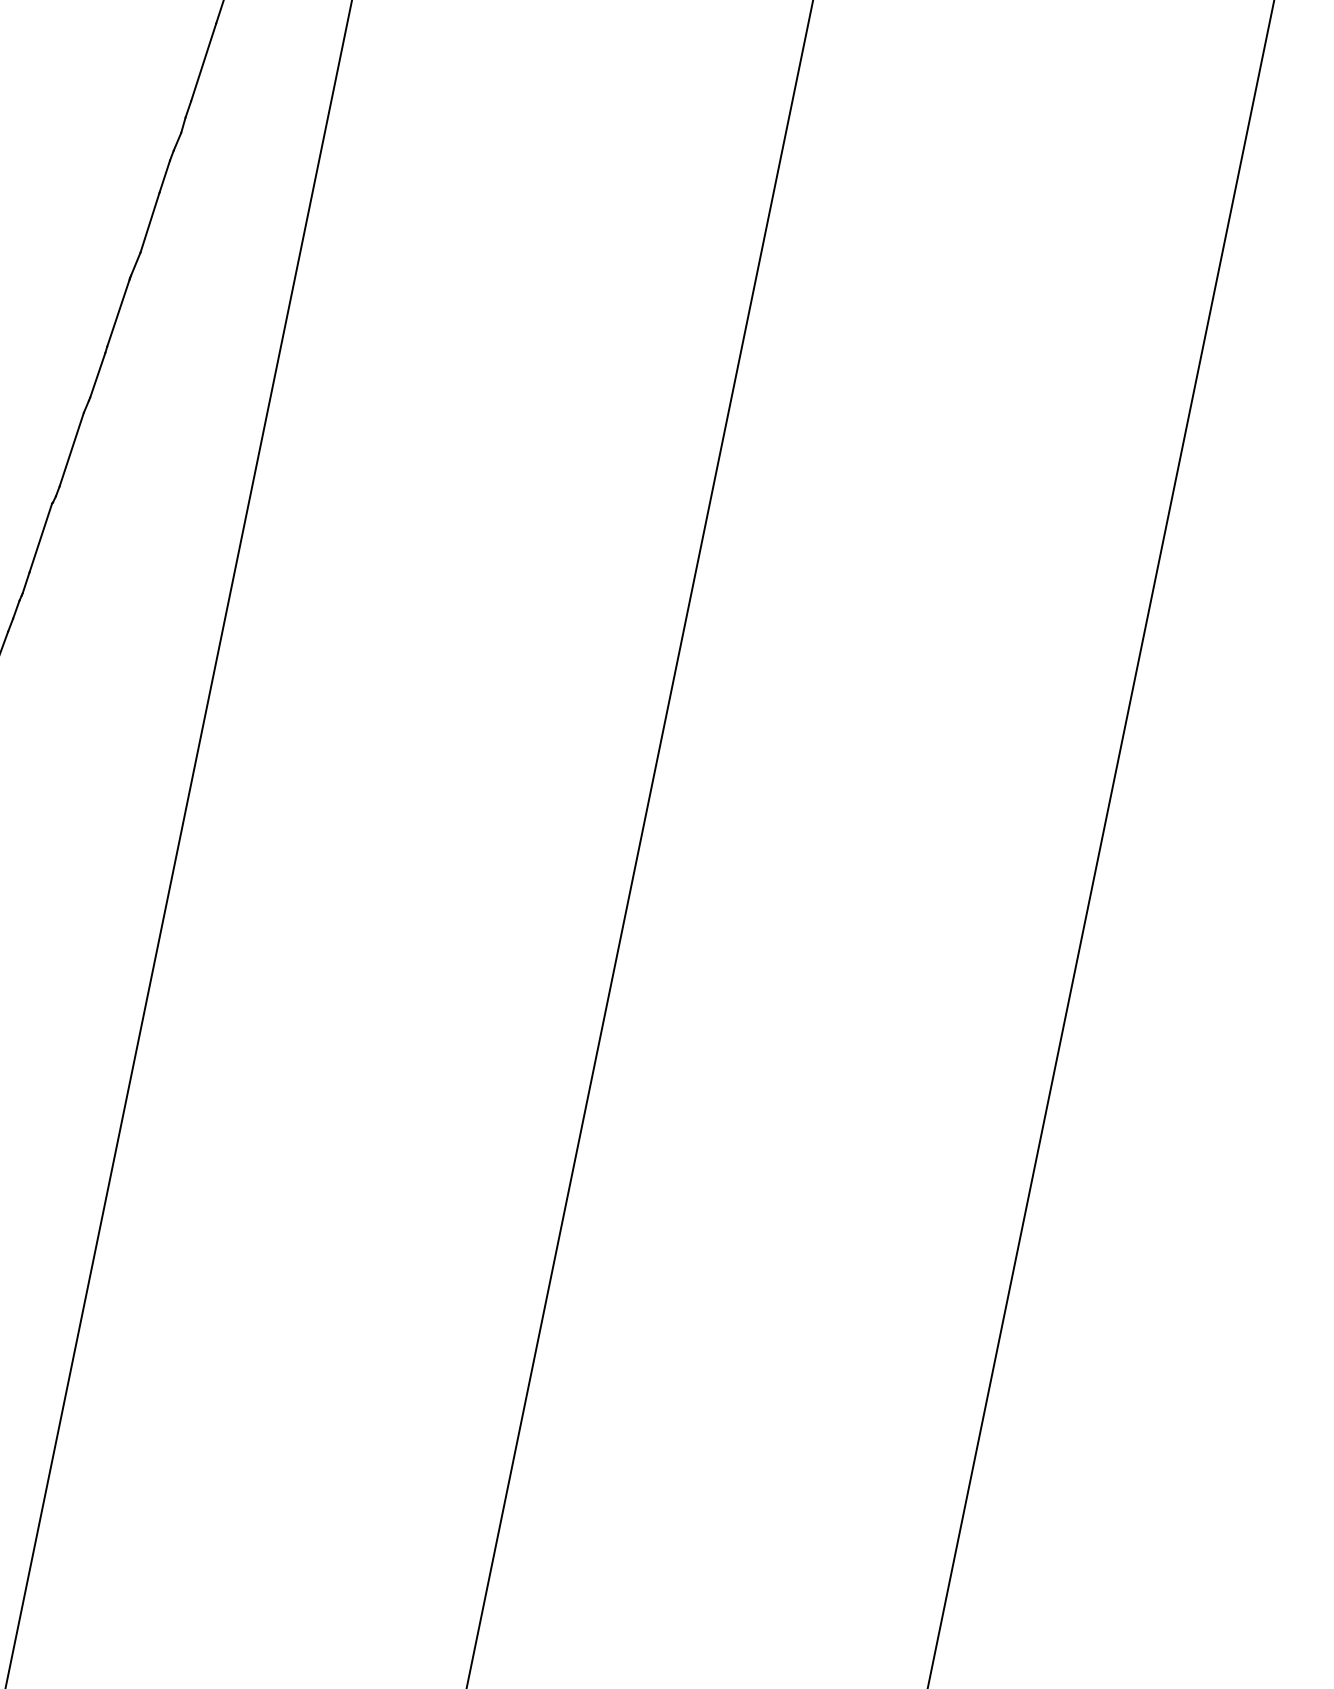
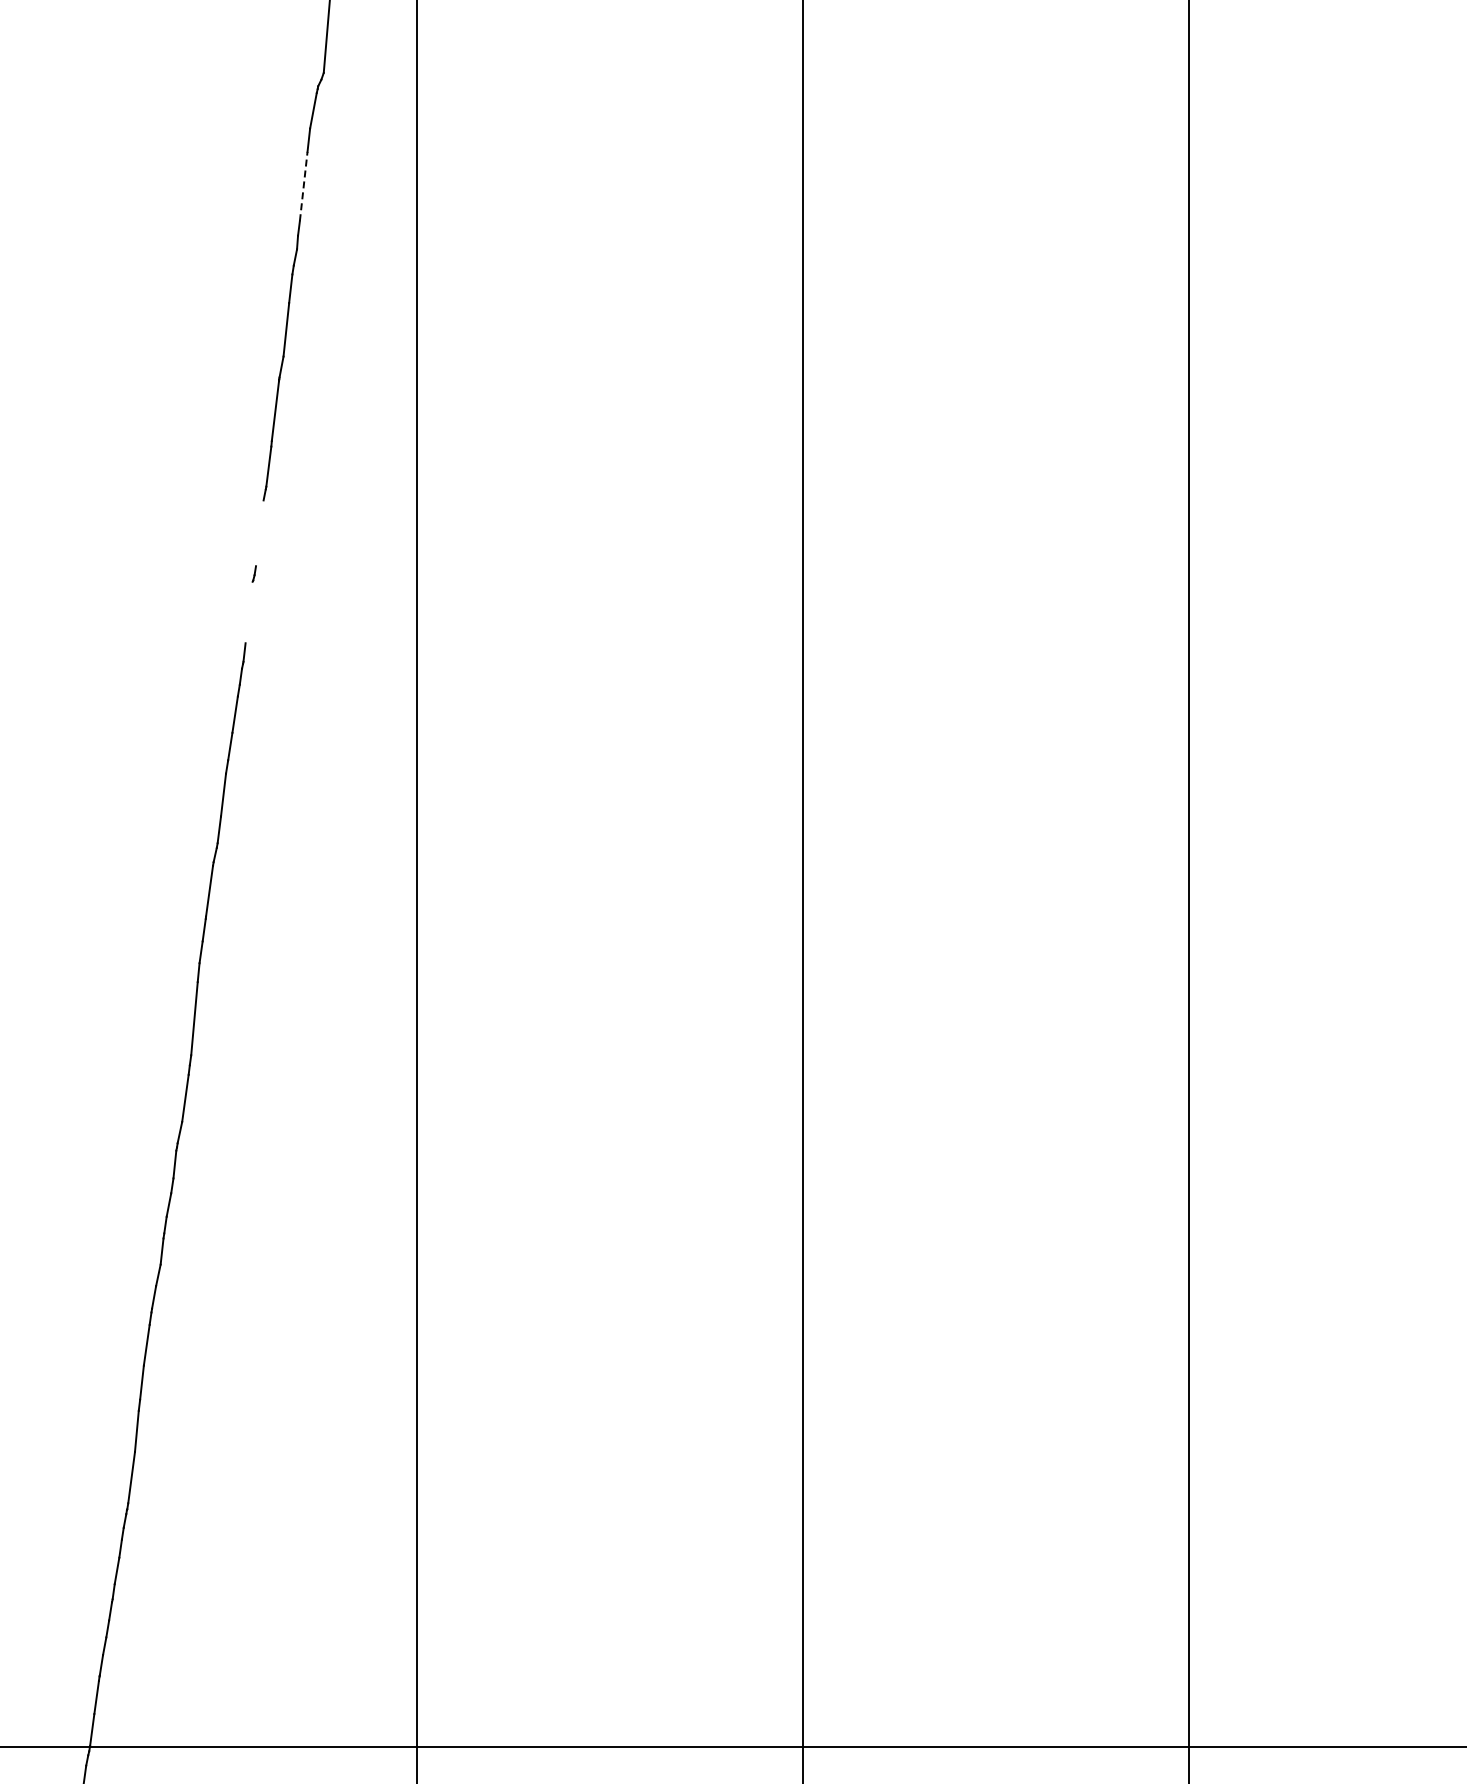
line: (203, 62) -> (303, 186), solid -> dashed
line: (71, 449) -> (259, 533), removed
line: (40, 537) -> (248, 612), removed

